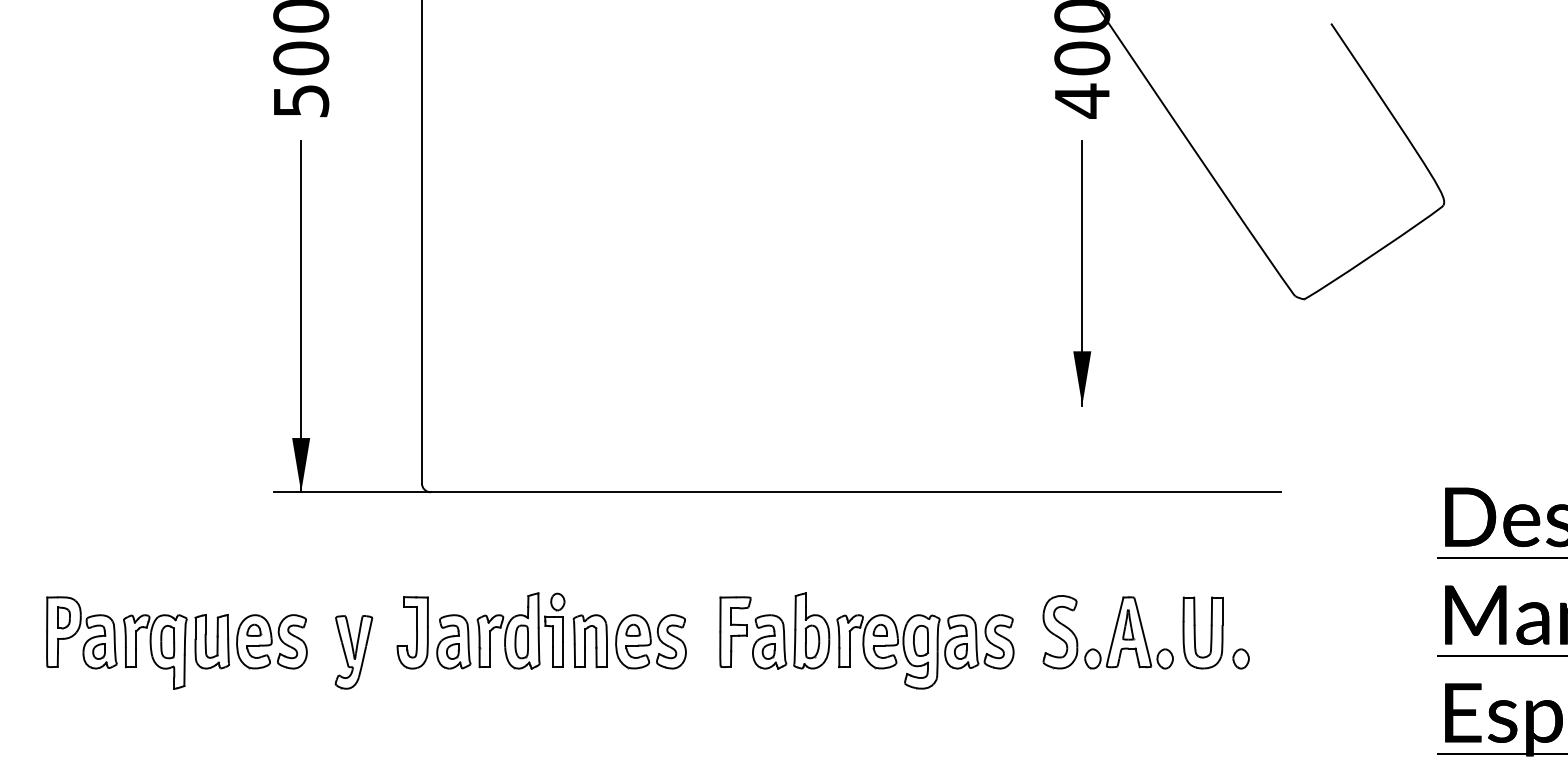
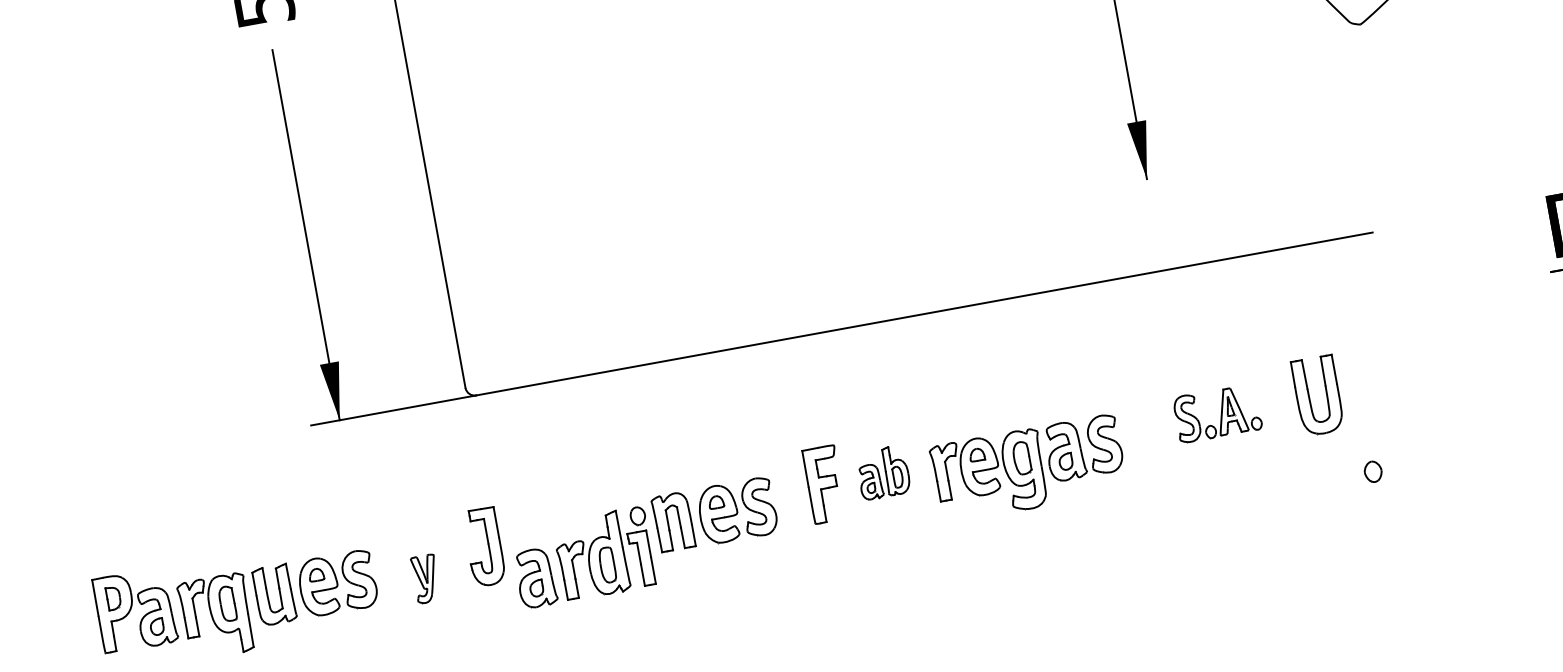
part: (500, 630) -> (582, 557), moved
part: (791, 630) -> (883, 472), size x0.6
part: (1107, 632) -> (1217, 413), size x0.6
part: (353, 652) -> (425, 579), size x0.6
part: (1240, 658) -> (1372, 471), moved

